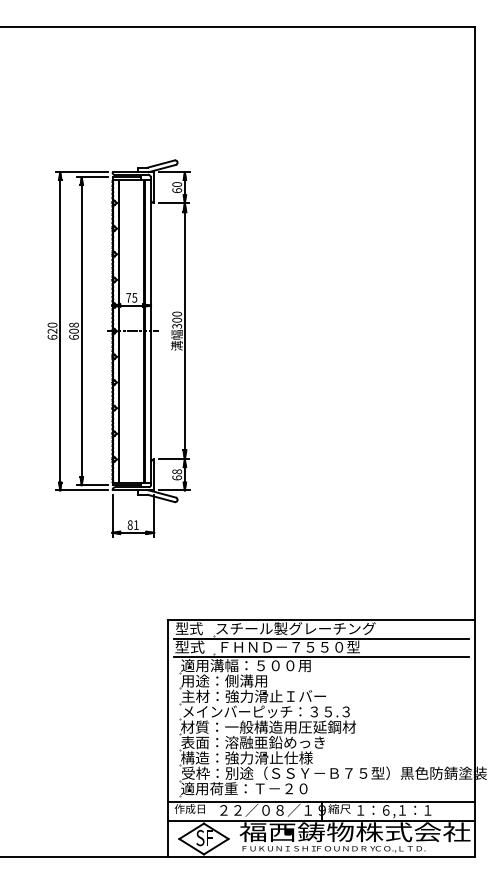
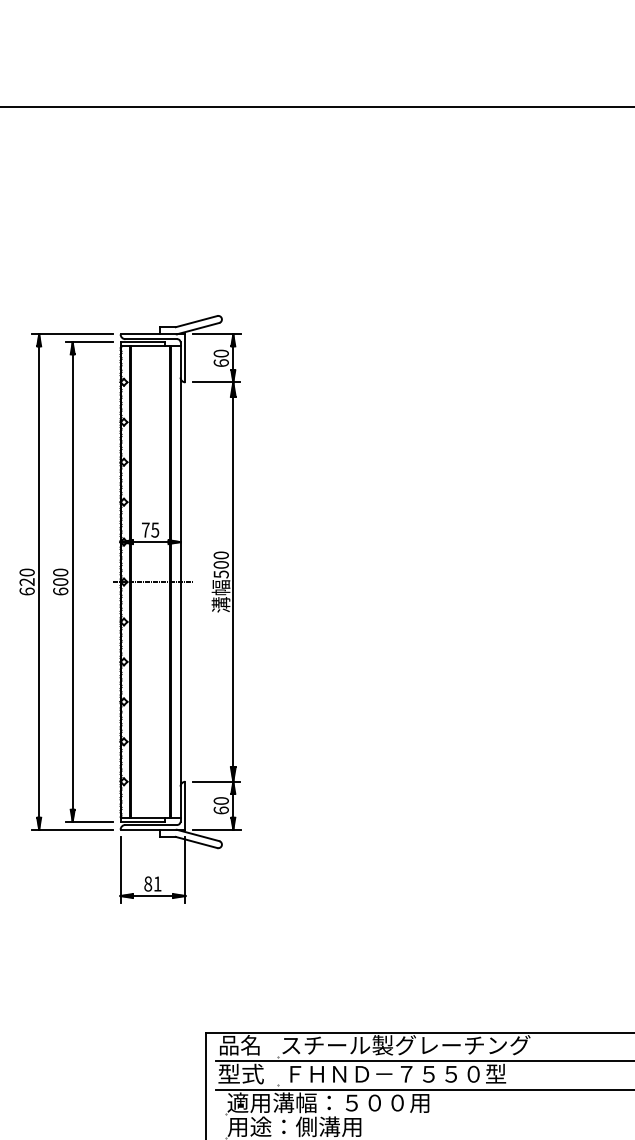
text: (74, 324) -> (61, 571), 608 -> 600
text: (176, 326) -> (220, 574), 300 -> 500
text: (177, 471) -> (221, 800), 68 -> 60
text: (188, 628) -> (238, 1045), 型式 -> 品名

